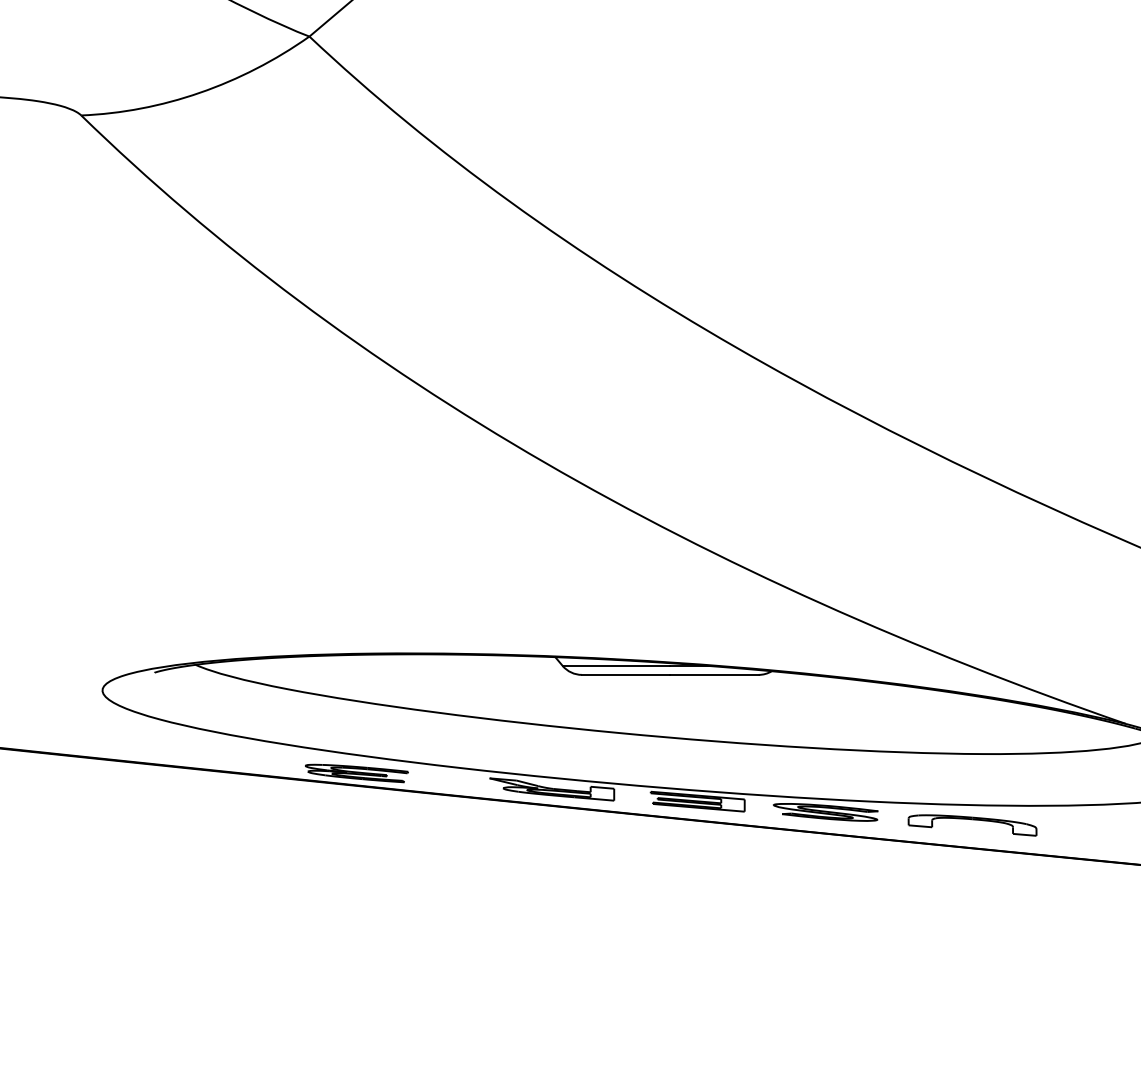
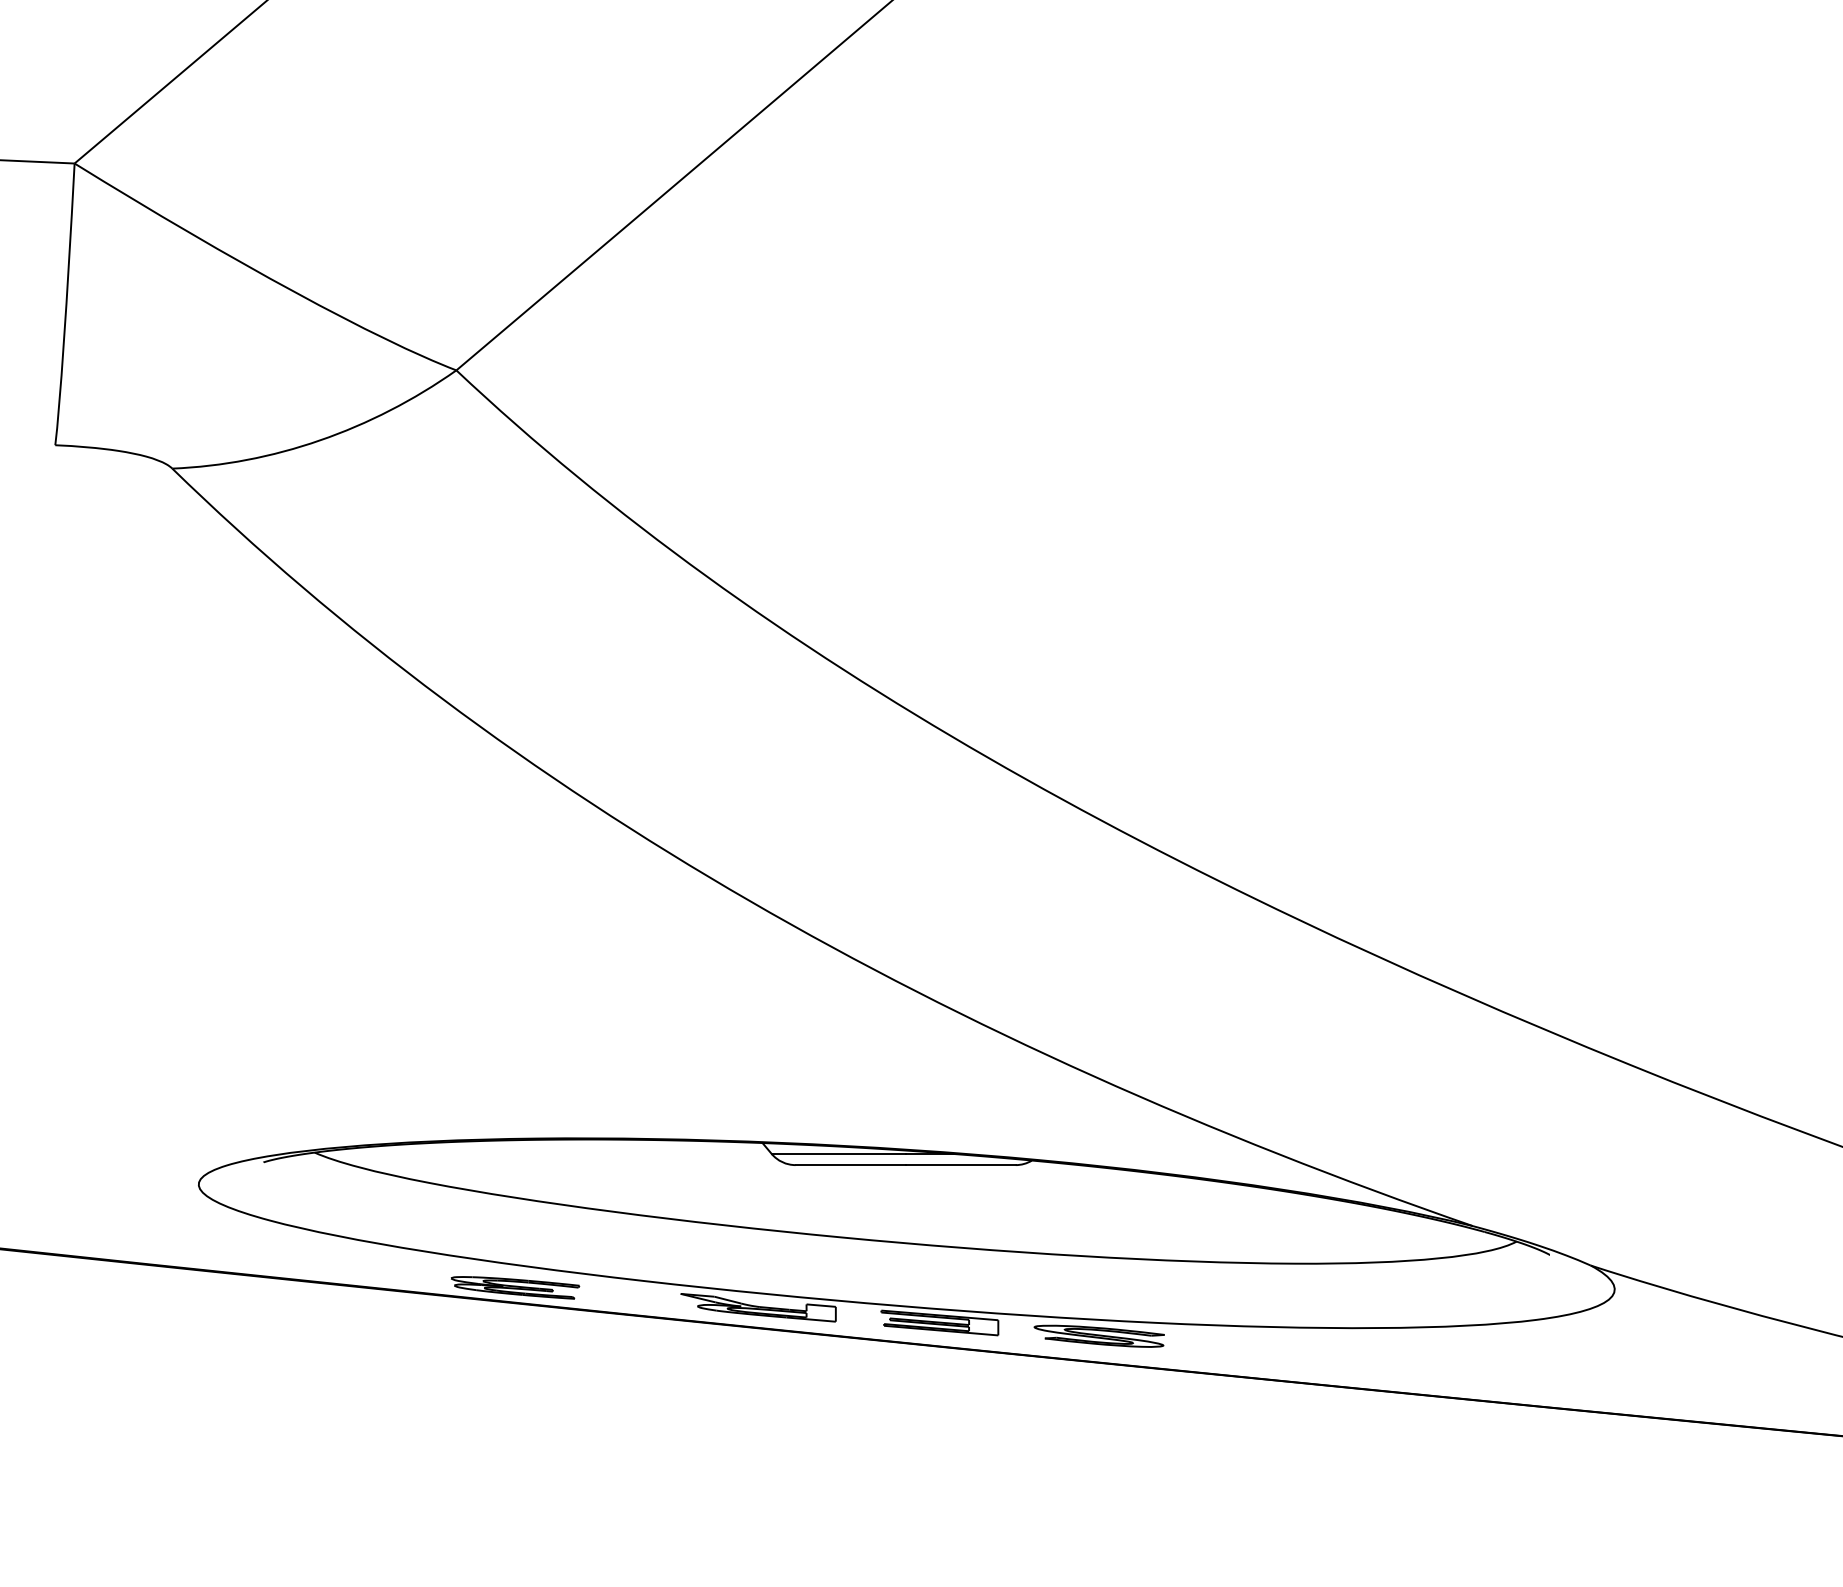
part: (972, 819) -> (1281, 1345), removed

